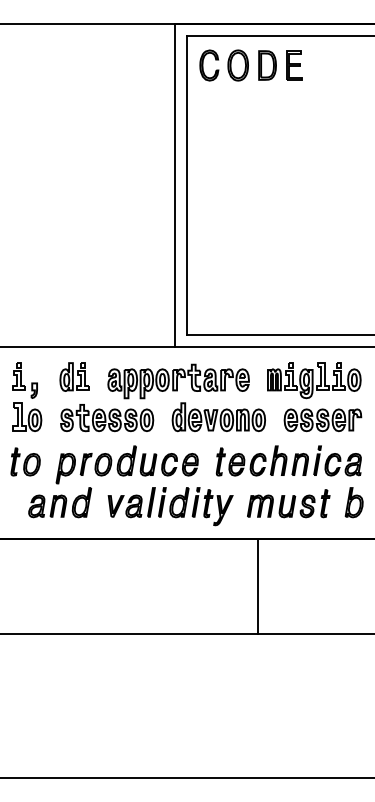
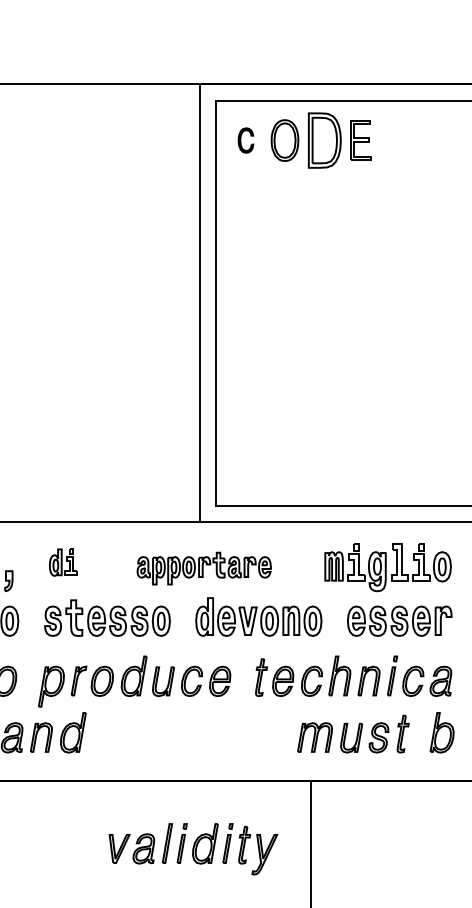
part: (209, 65) -> (246, 140), size x0.6
part: (267, 65) -> (324, 140), size x1.4
part: (74, 376) -> (63, 561), size x0.7
part: (178, 381) -> (204, 568), size x0.7
part: (170, 506) -> (193, 849), moved

